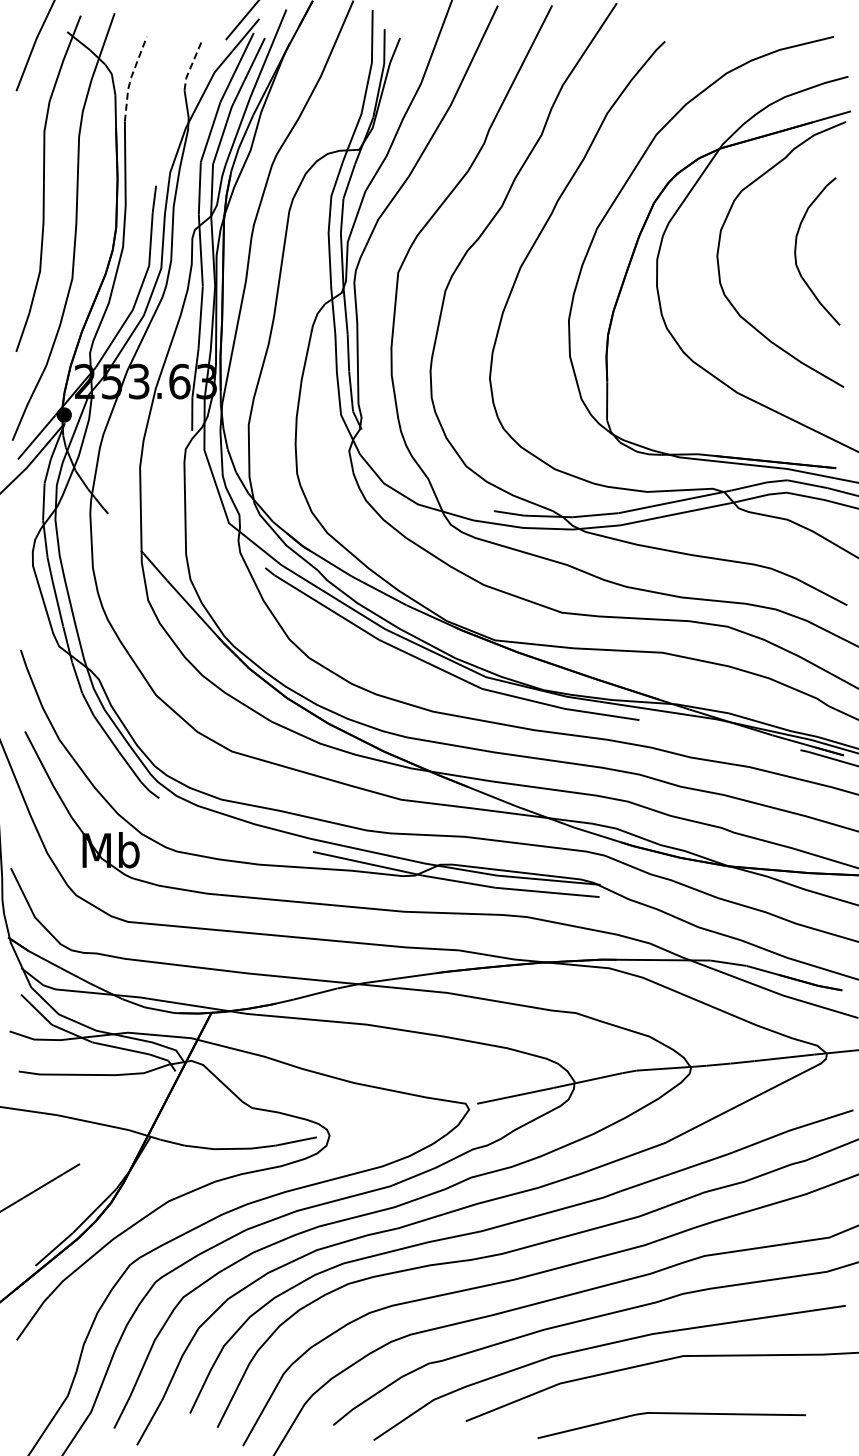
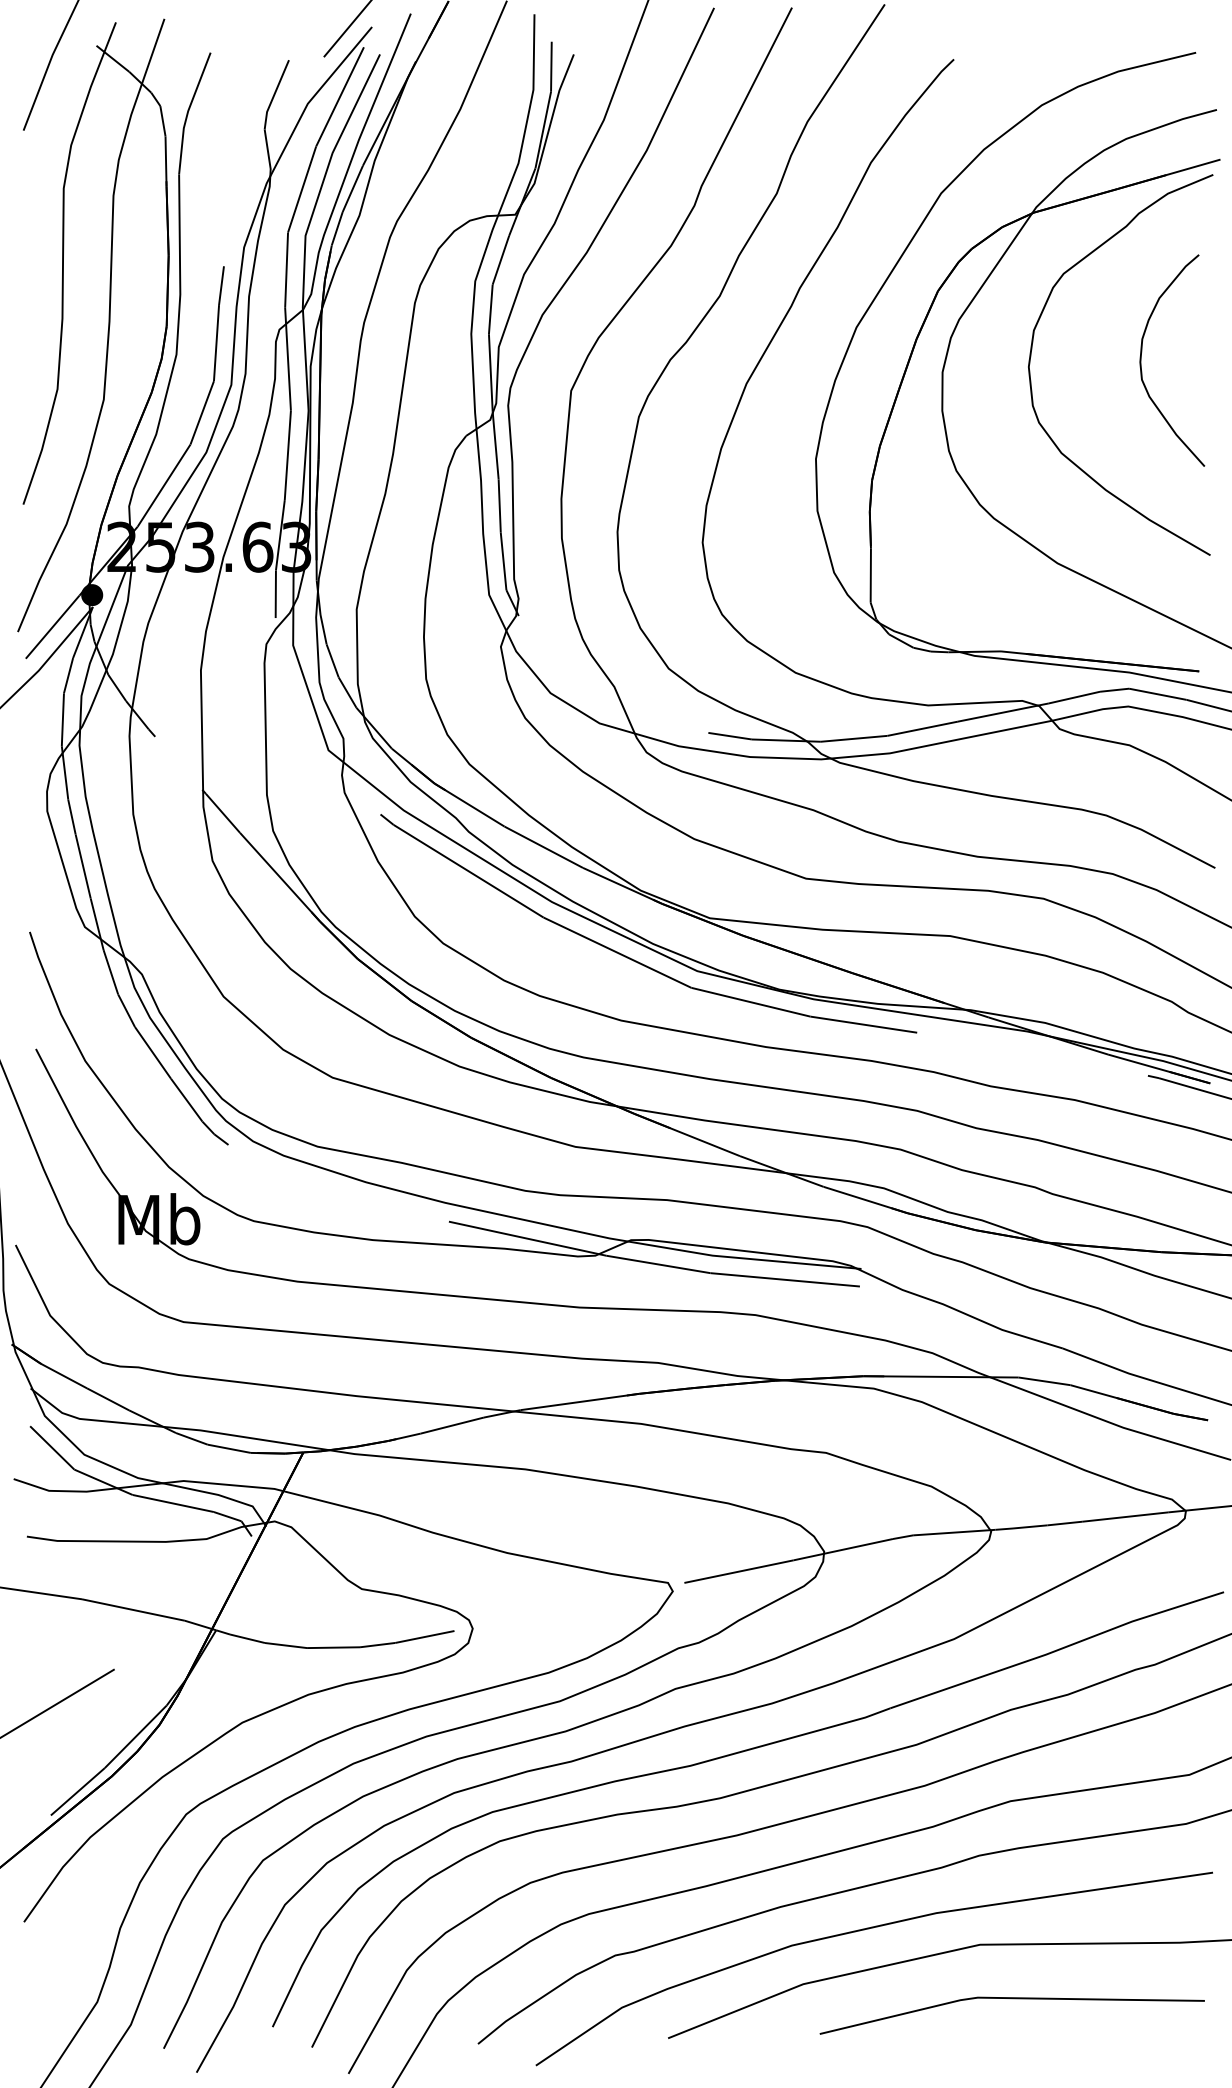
line: (191, 66) -> (274, 95), dashed -> solid
line: (130, 78) -> (187, 112), dashed -> solid
line: (671, 1414) -> (1011, 1999), moved

